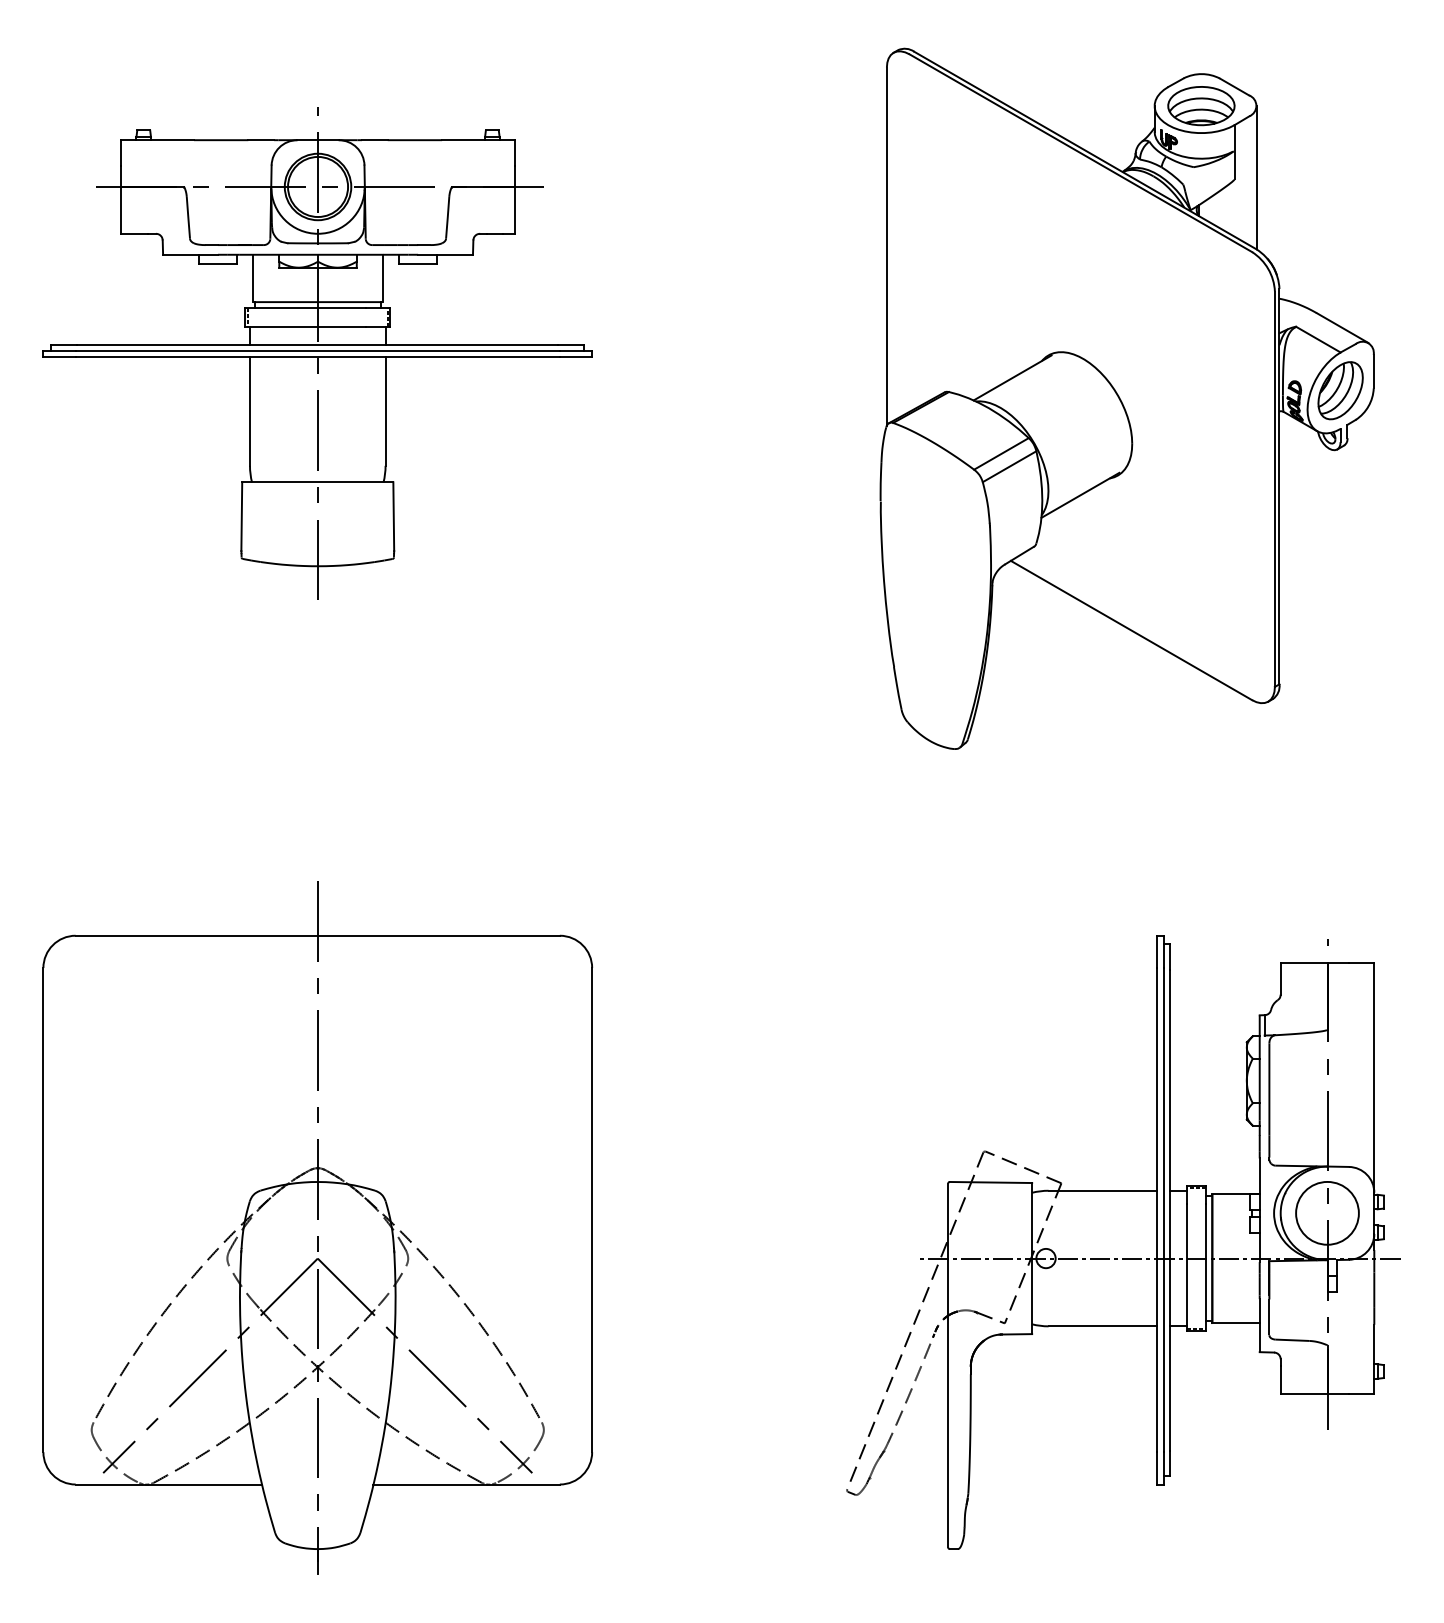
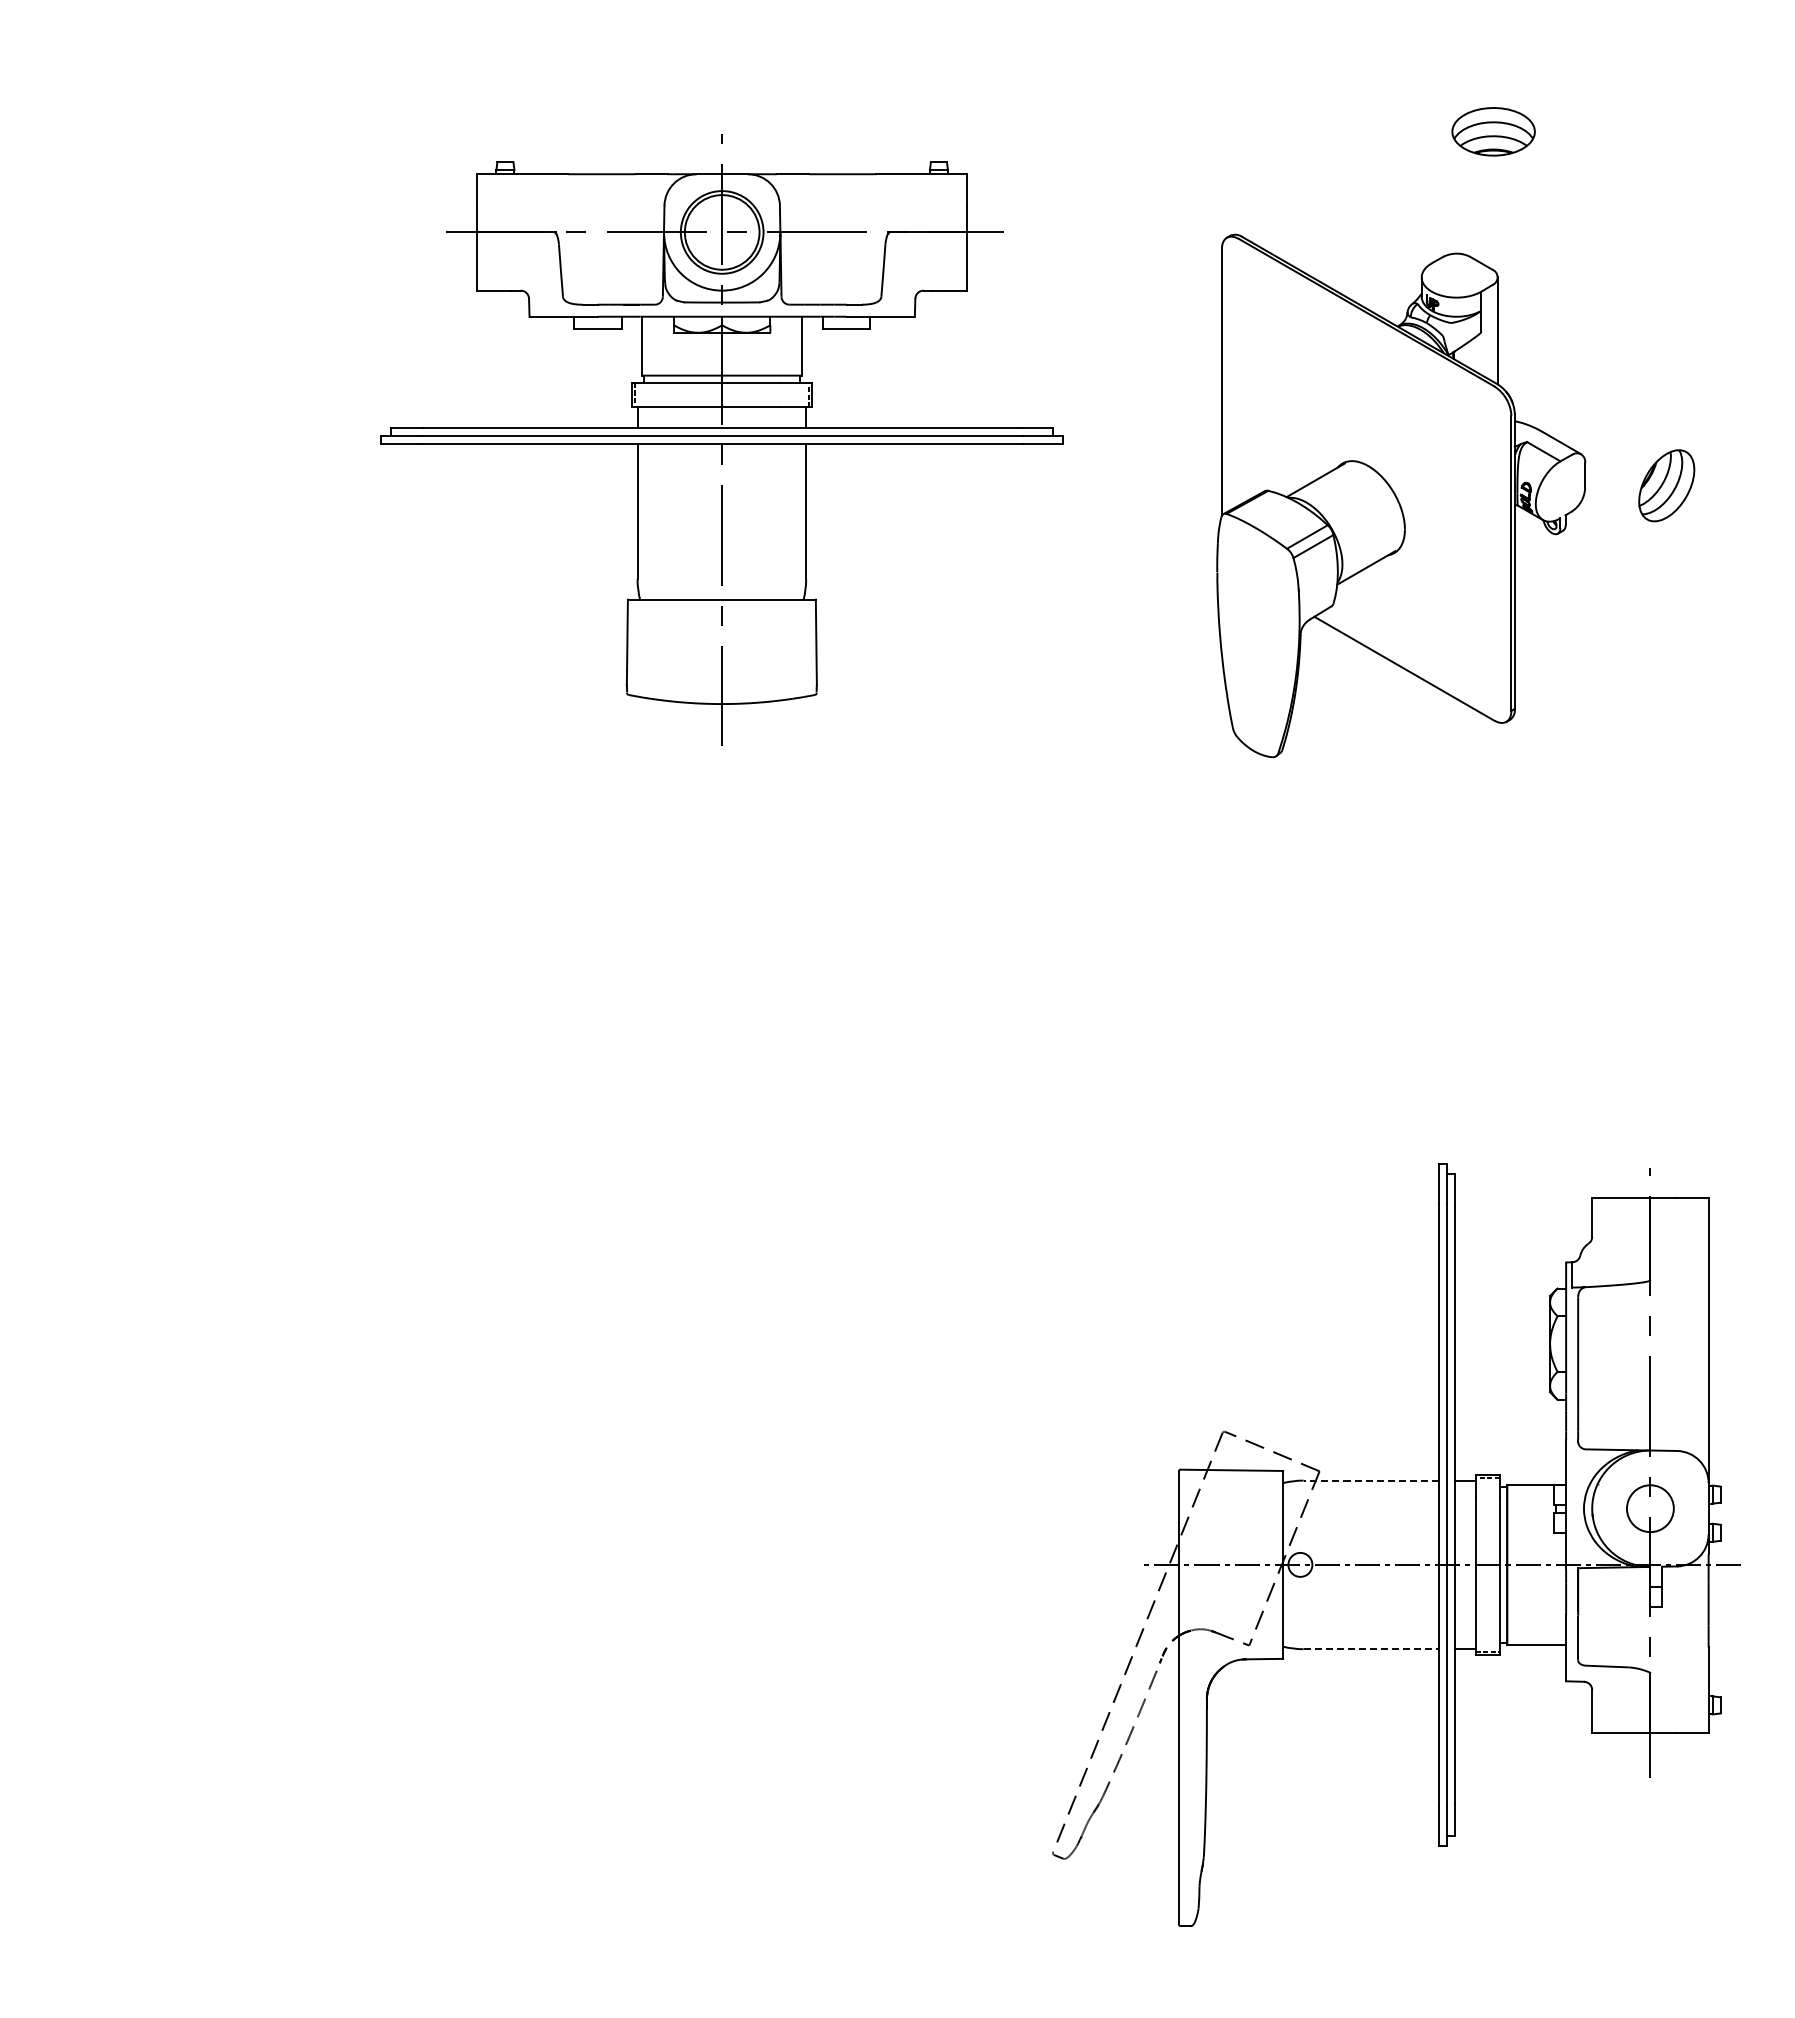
part: (317, 353) -> (721, 439), moved
part: (1126, 398) -> (1400, 495), size x0.6
line: (1102, 1190) -> (1370, 1480), solid -> dashed
circle: (1327, 1213) -> (1650, 1508), size x0.6
part: (317, 1227) -> (394, 1526), removed
line: (1103, 1326) -> (1371, 1649), solid -> dashed

